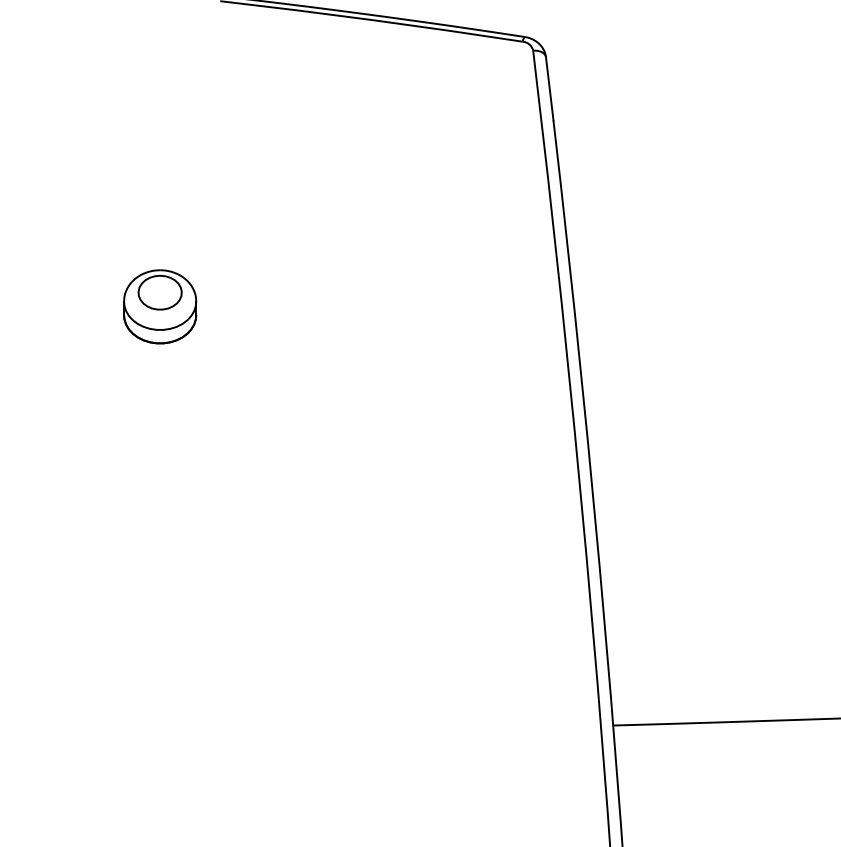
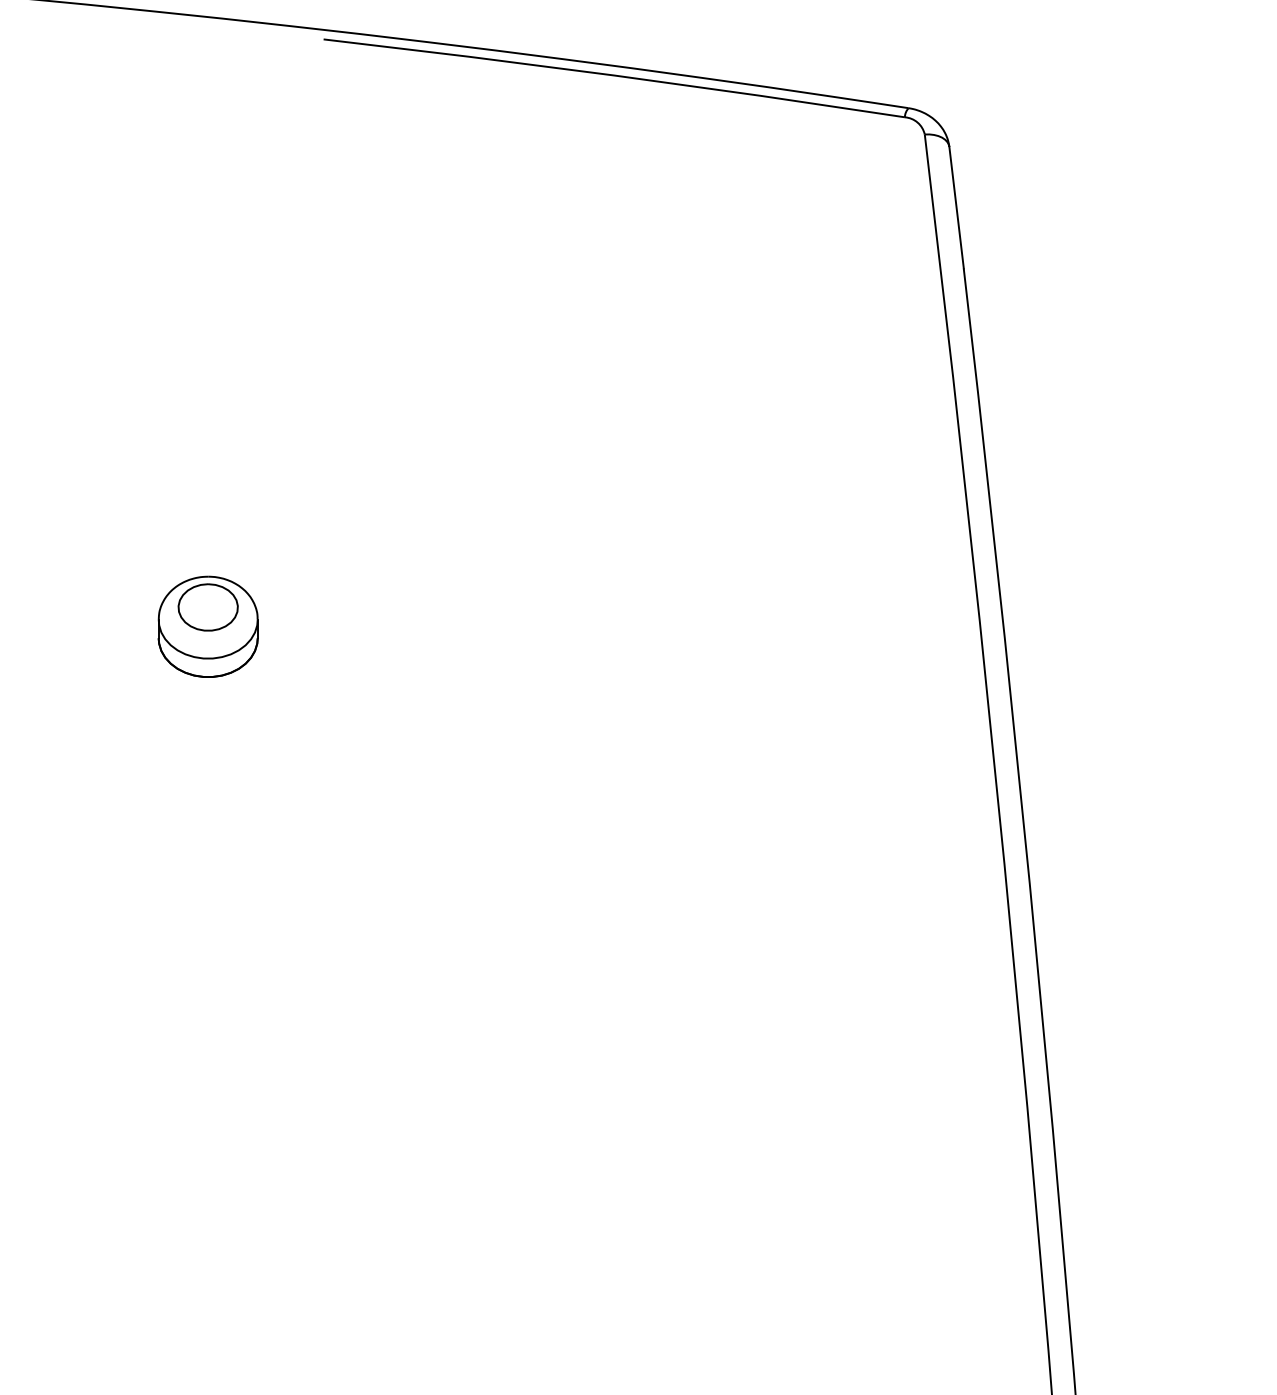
part: (159, 307) -> (207, 627), size x0.71

